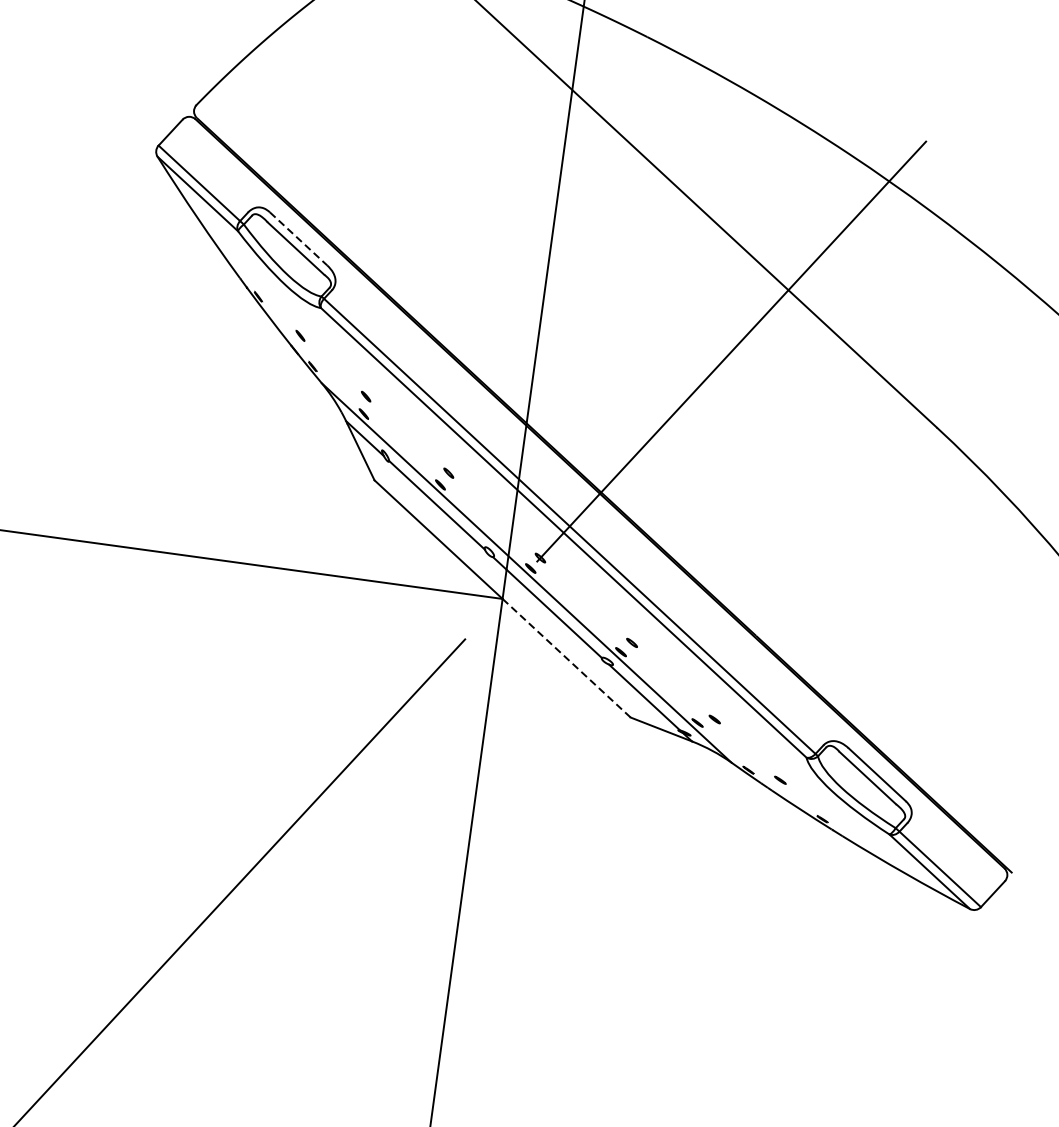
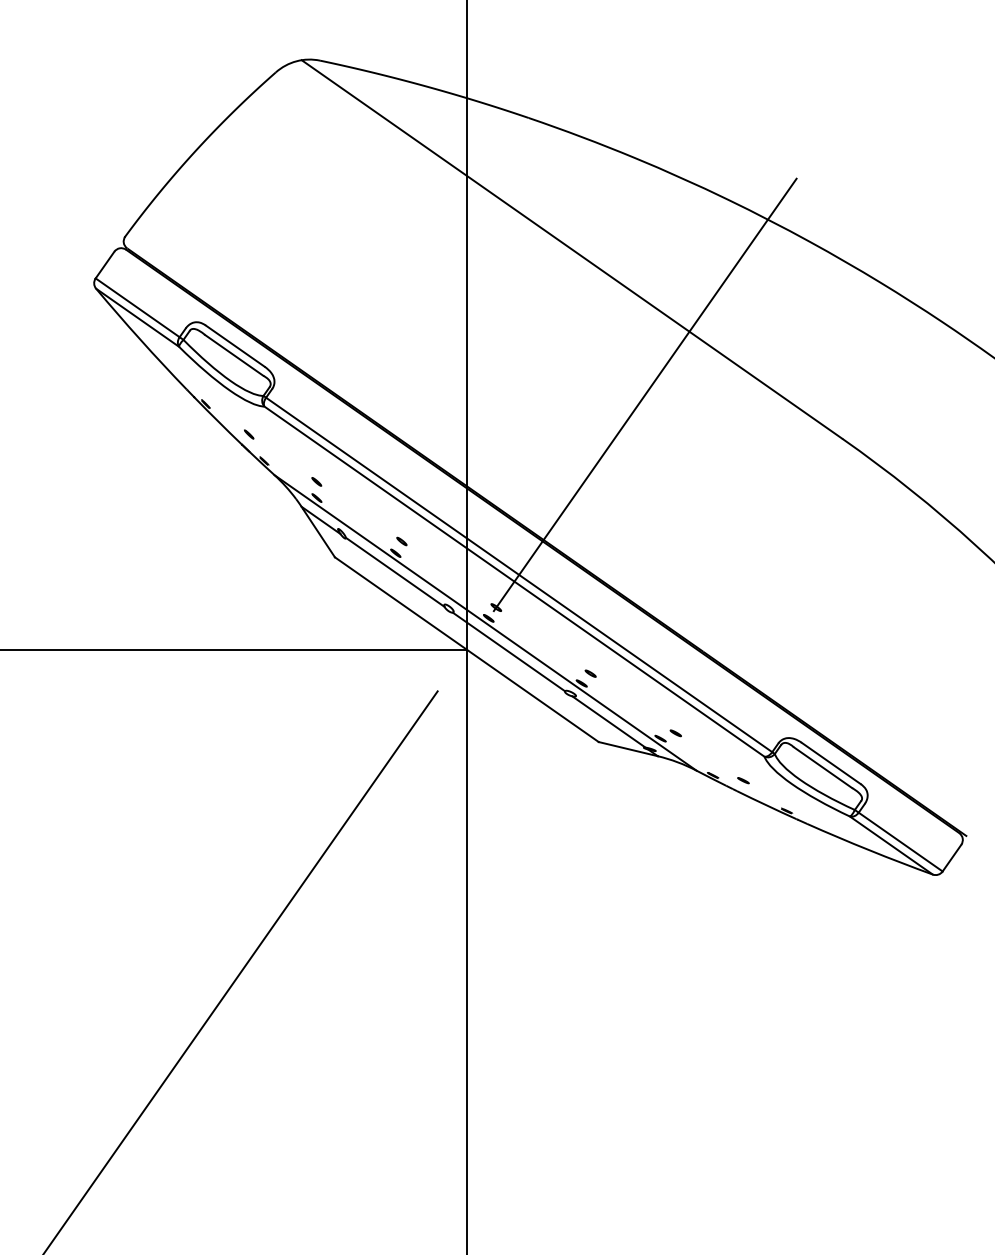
line: (298, 239) -> (235, 346), dashed -> solid
line: (566, 657) -> (532, 695), dashed -> solid

